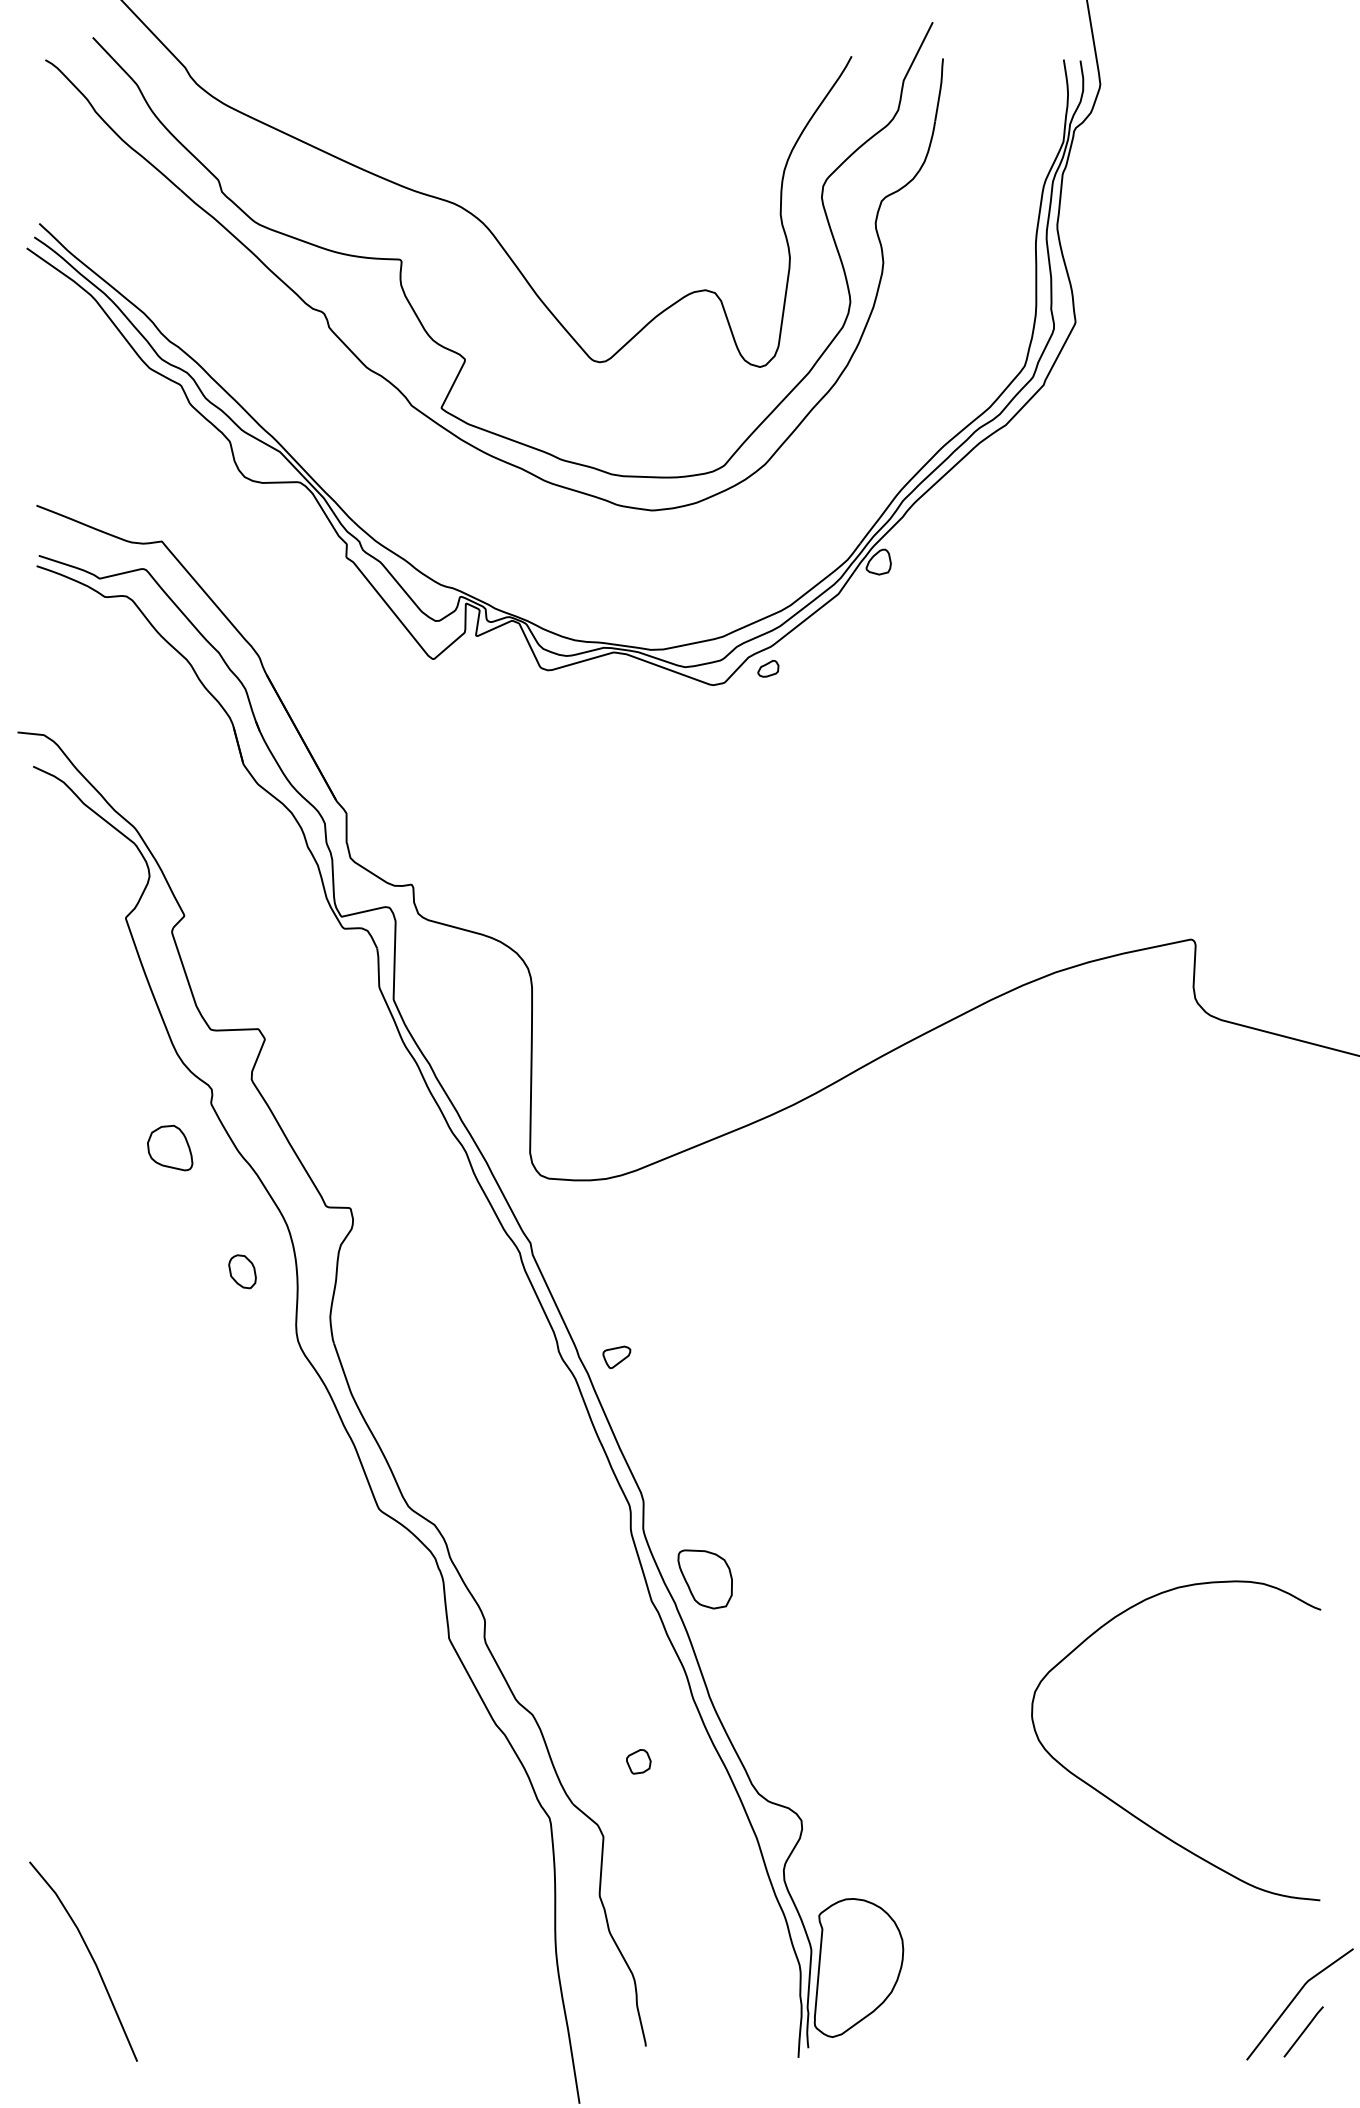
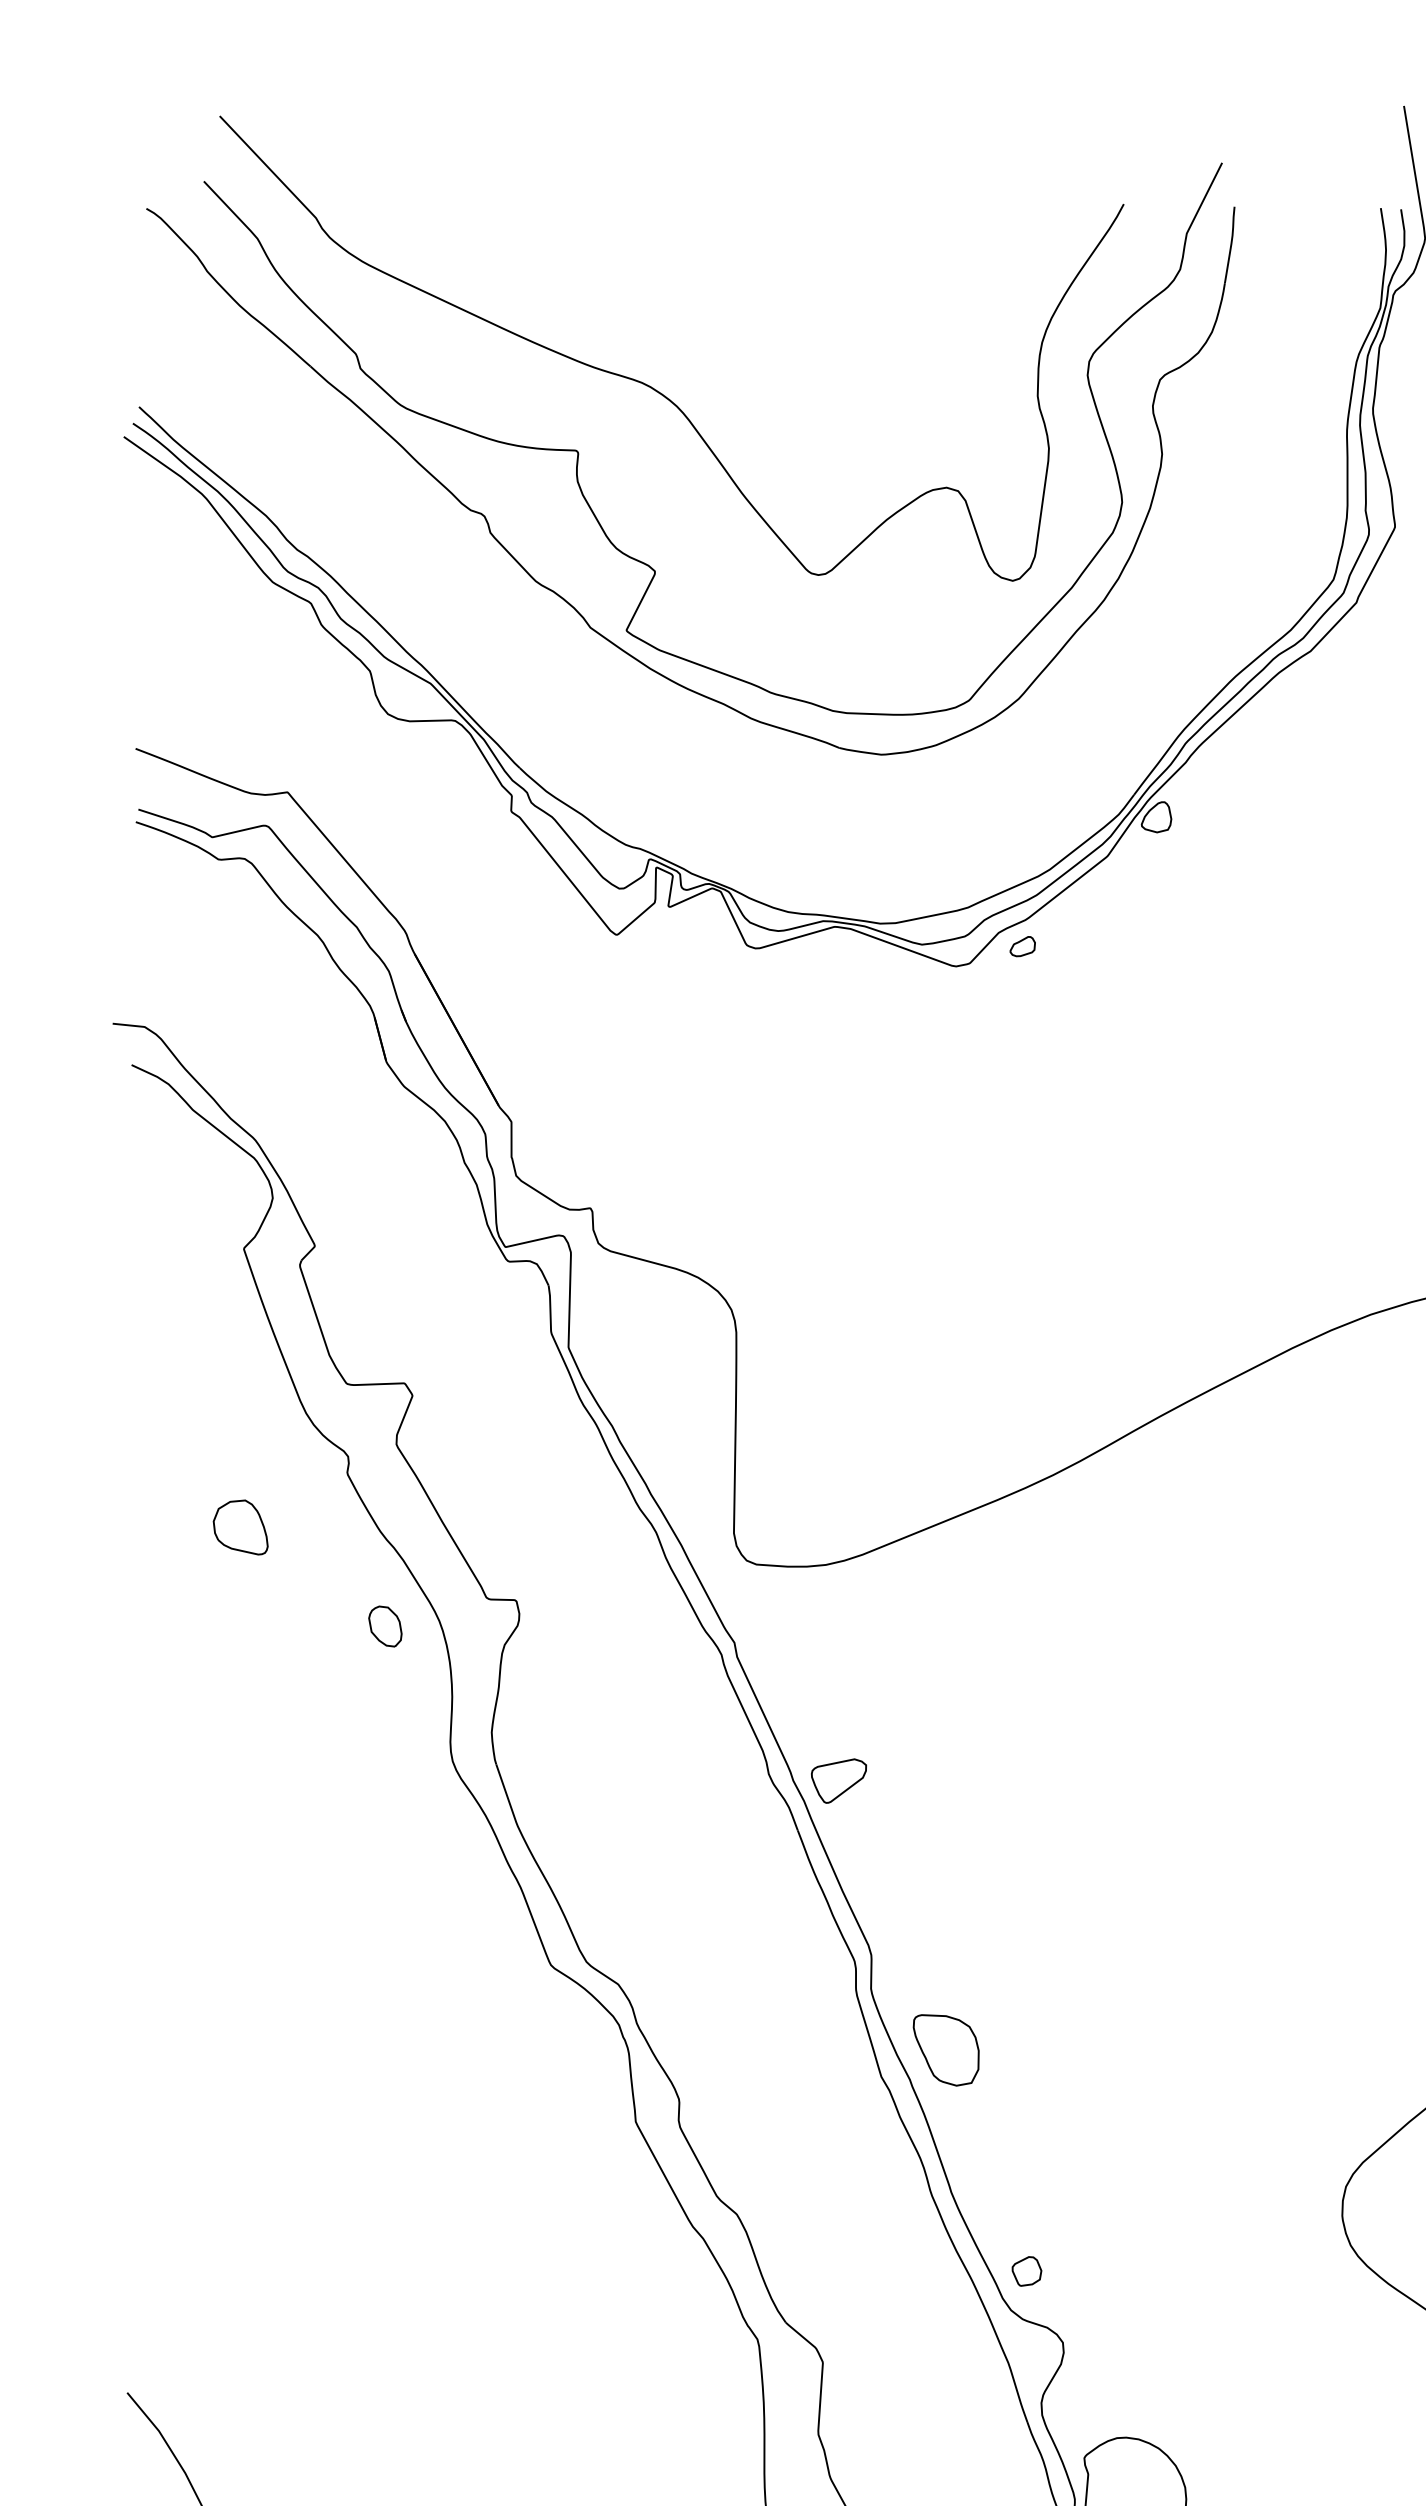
part: (170, 1147) -> (241, 1526), moved
part: (242, 1271) -> (385, 1626), moved
part: (616, 1357) -> (838, 1781), size x1.67
part: (638, 1761) -> (1026, 2271), moved

